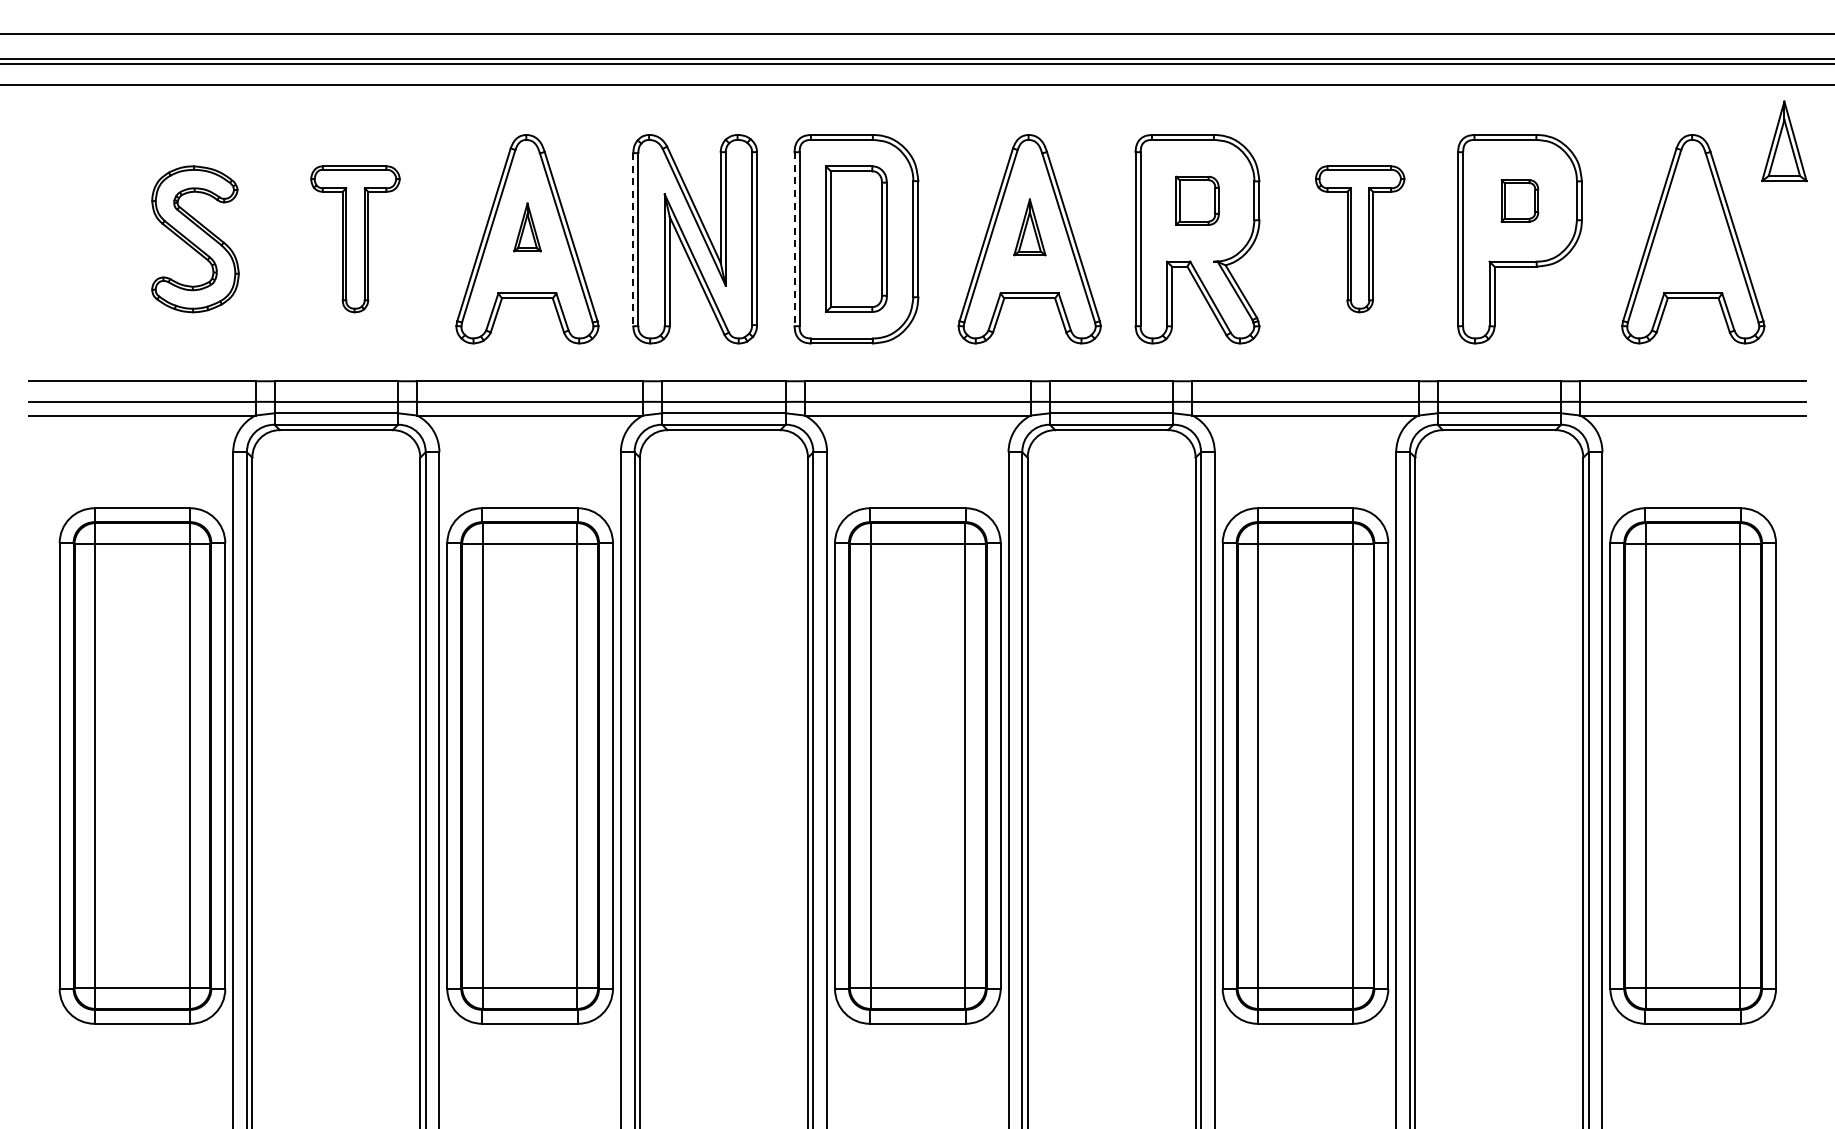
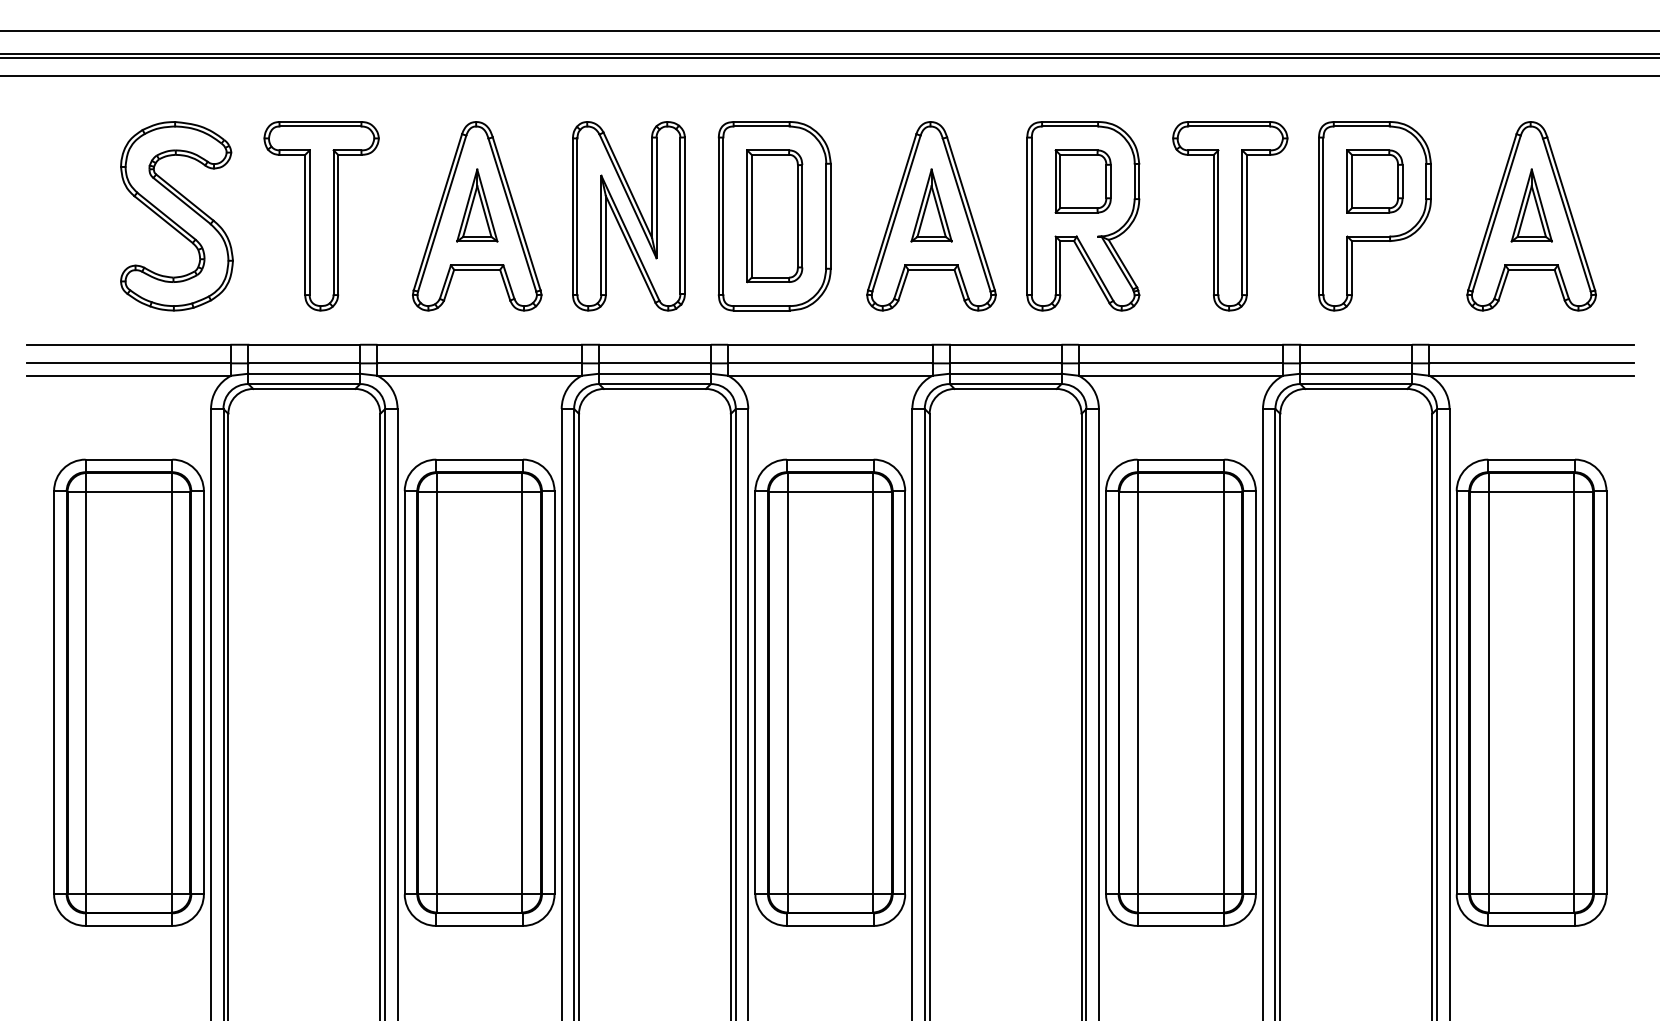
part: (1784, 141) -> (1531, 205), moved
part: (1197, 200) -> (1083, 181), size x1.43
part: (1519, 200) -> (1374, 181), size x1.67
part: (527, 227) -> (477, 205), size x1.67
part: (1029, 227) -> (931, 205), size x1.43
part: (195, 239) -> (176, 216), size x1.43
part: (355, 239) -> (321, 216), size x1.43
line: (633, 239) -> (573, 216), dashed -> solid
line: (794, 239) -> (718, 216), dashed -> solid
part: (1360, 239) -> (1230, 216), size x1.43

